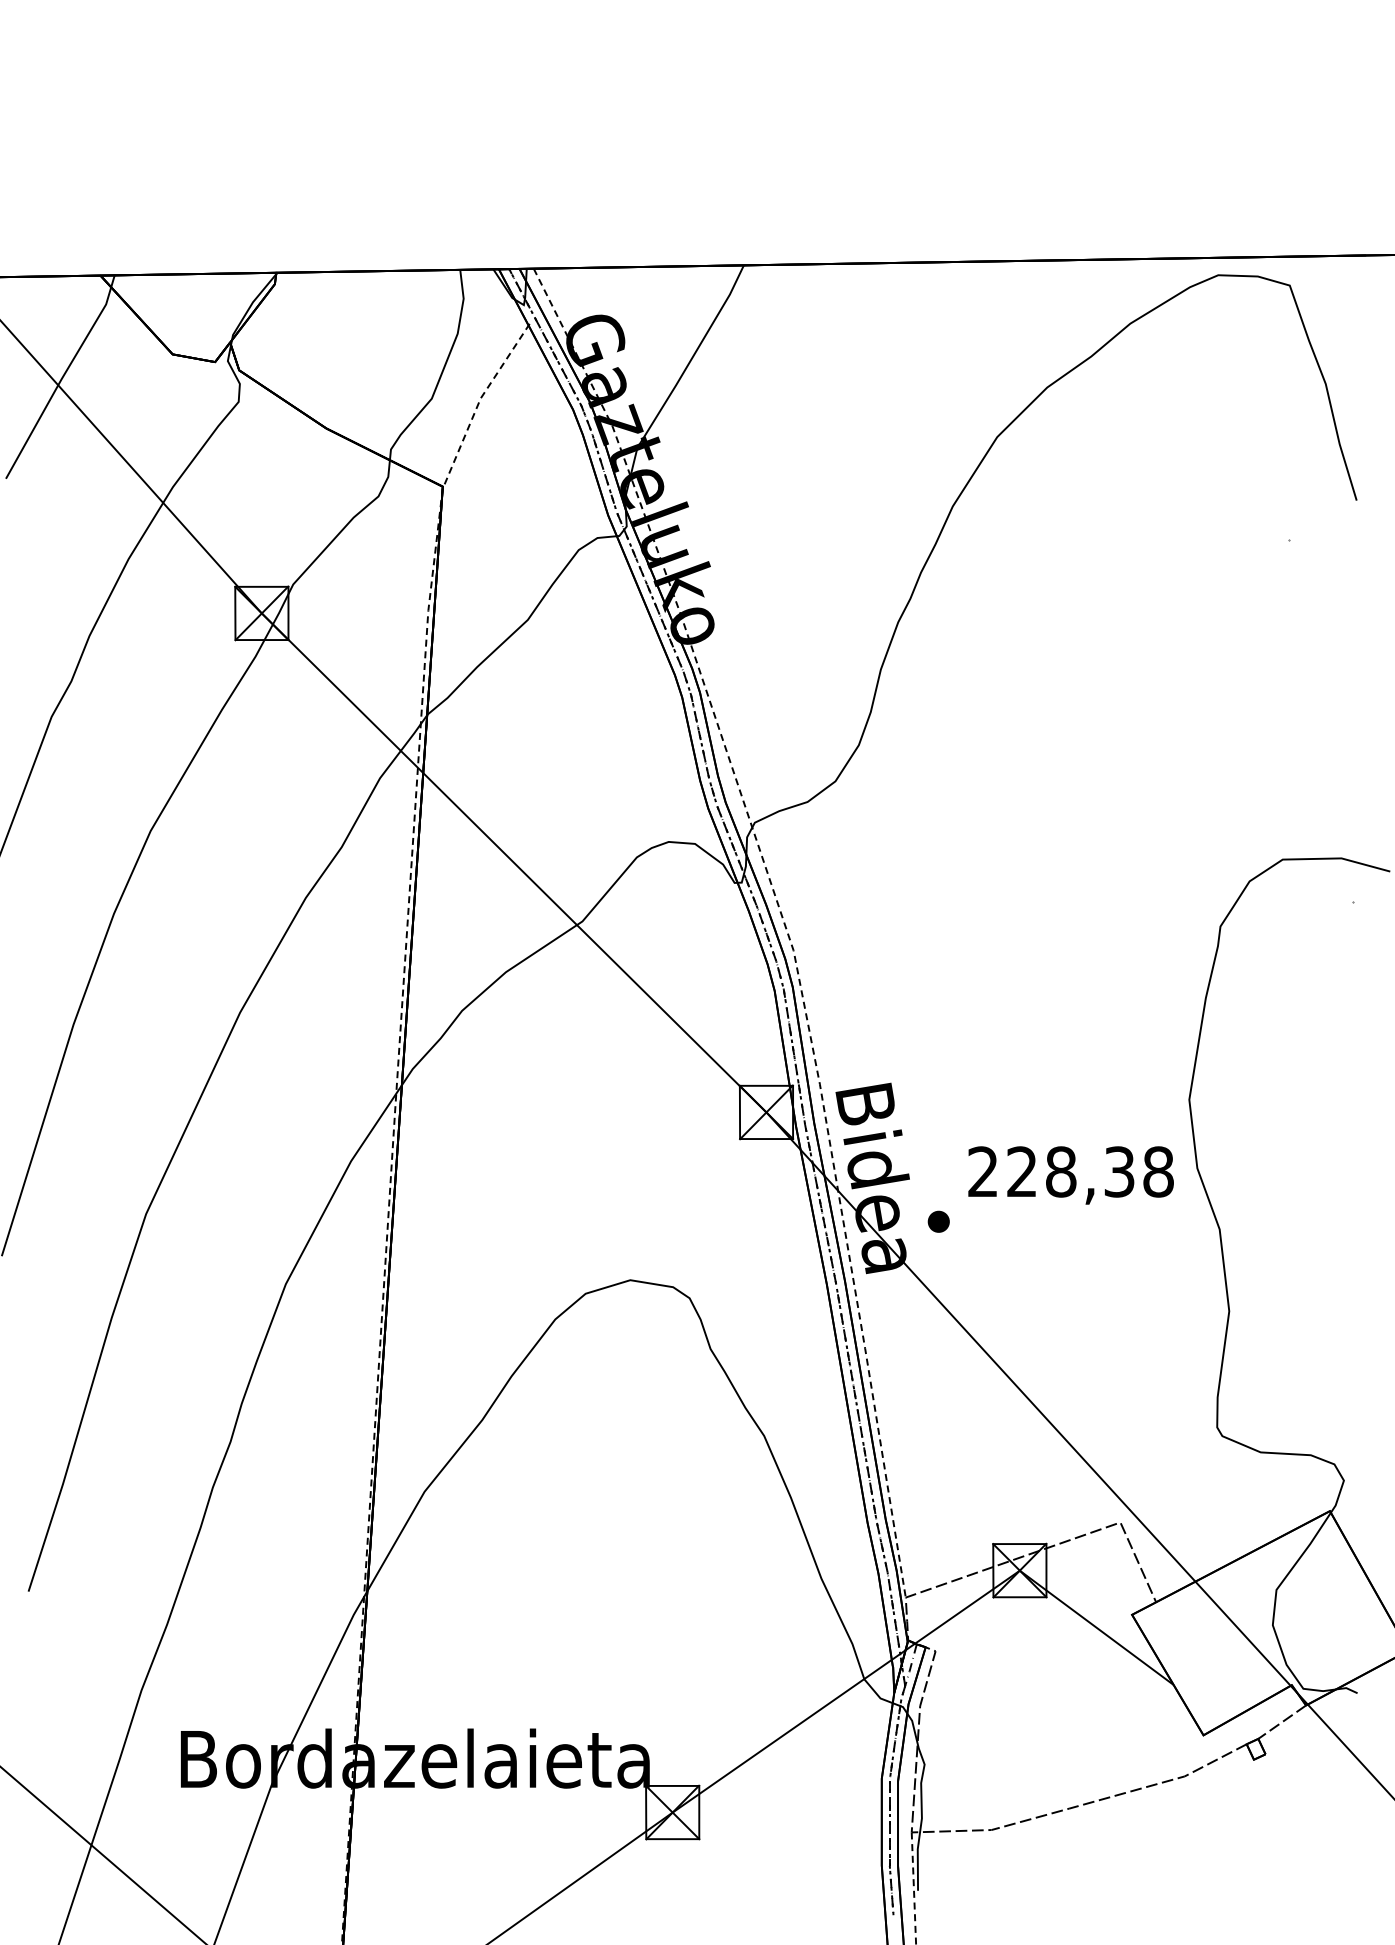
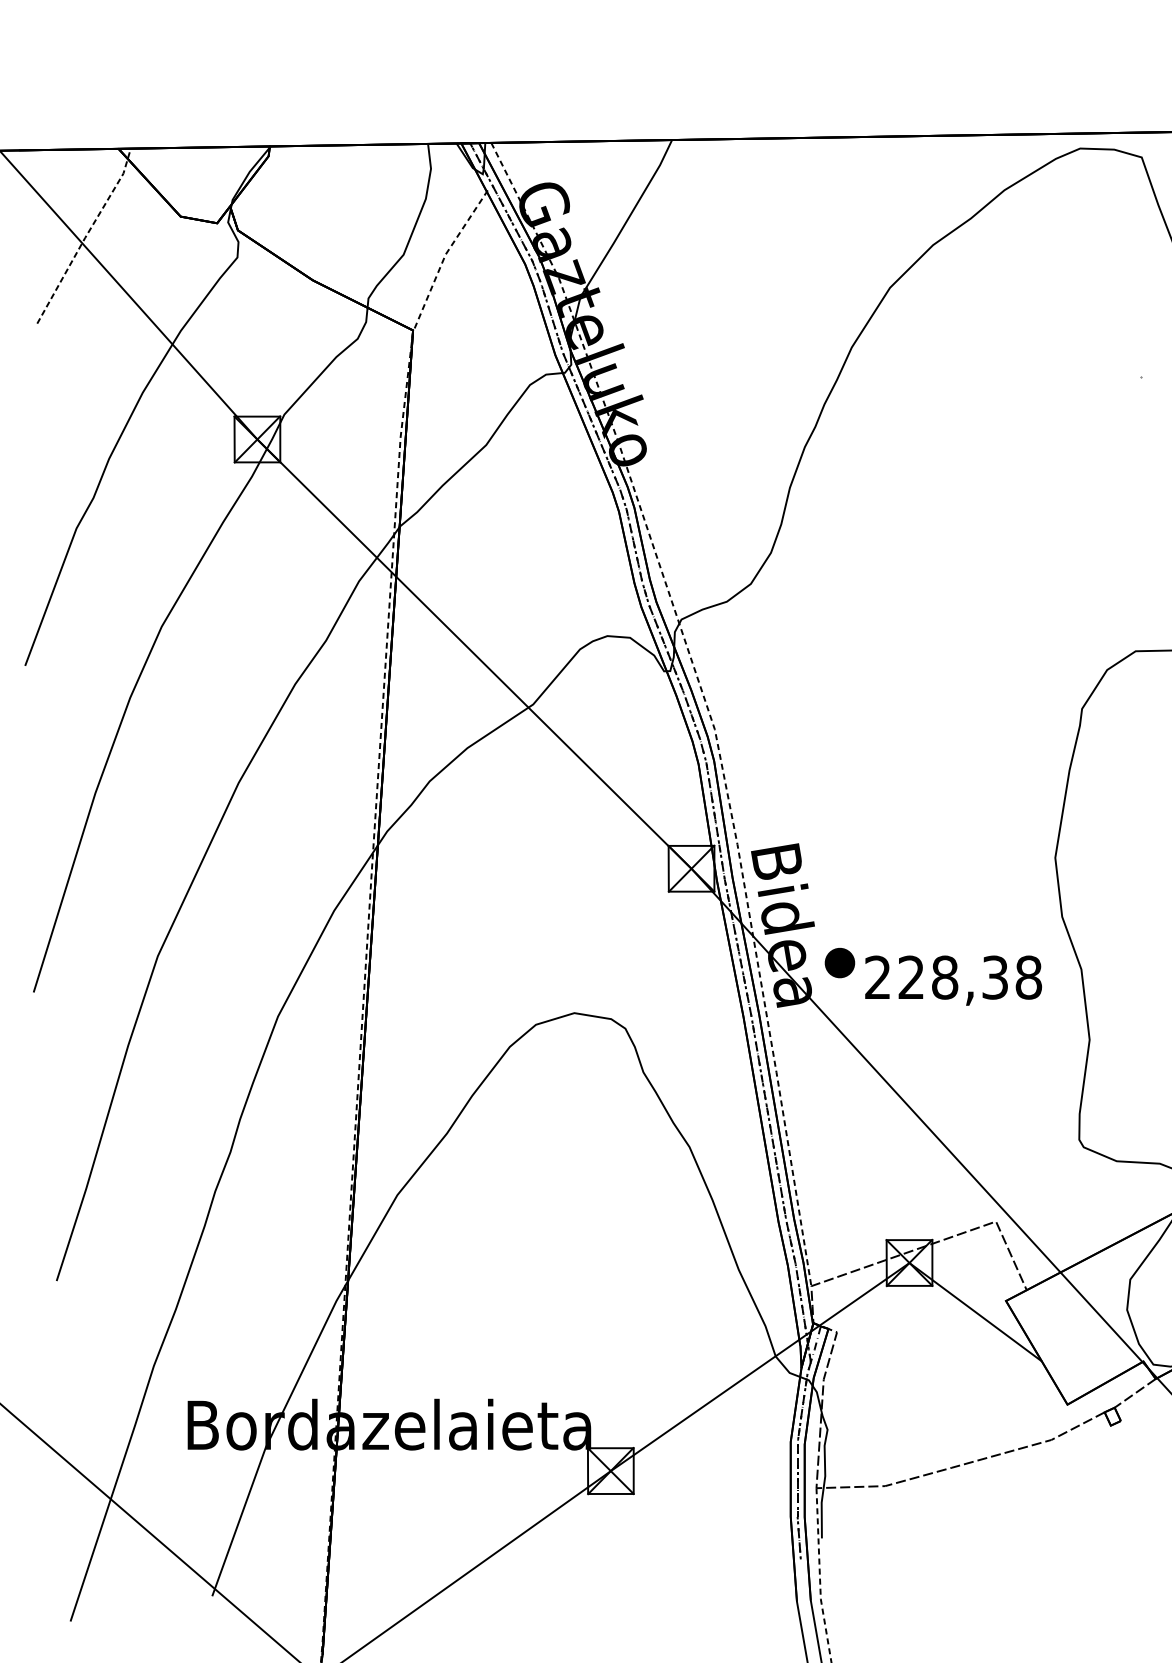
line: (62, 377) -> (85, 236), solid -> dashed
text: (1070, 1175) -> (953, 980), moved
part: (938, 1221) -> (839, 962), size x1.6

